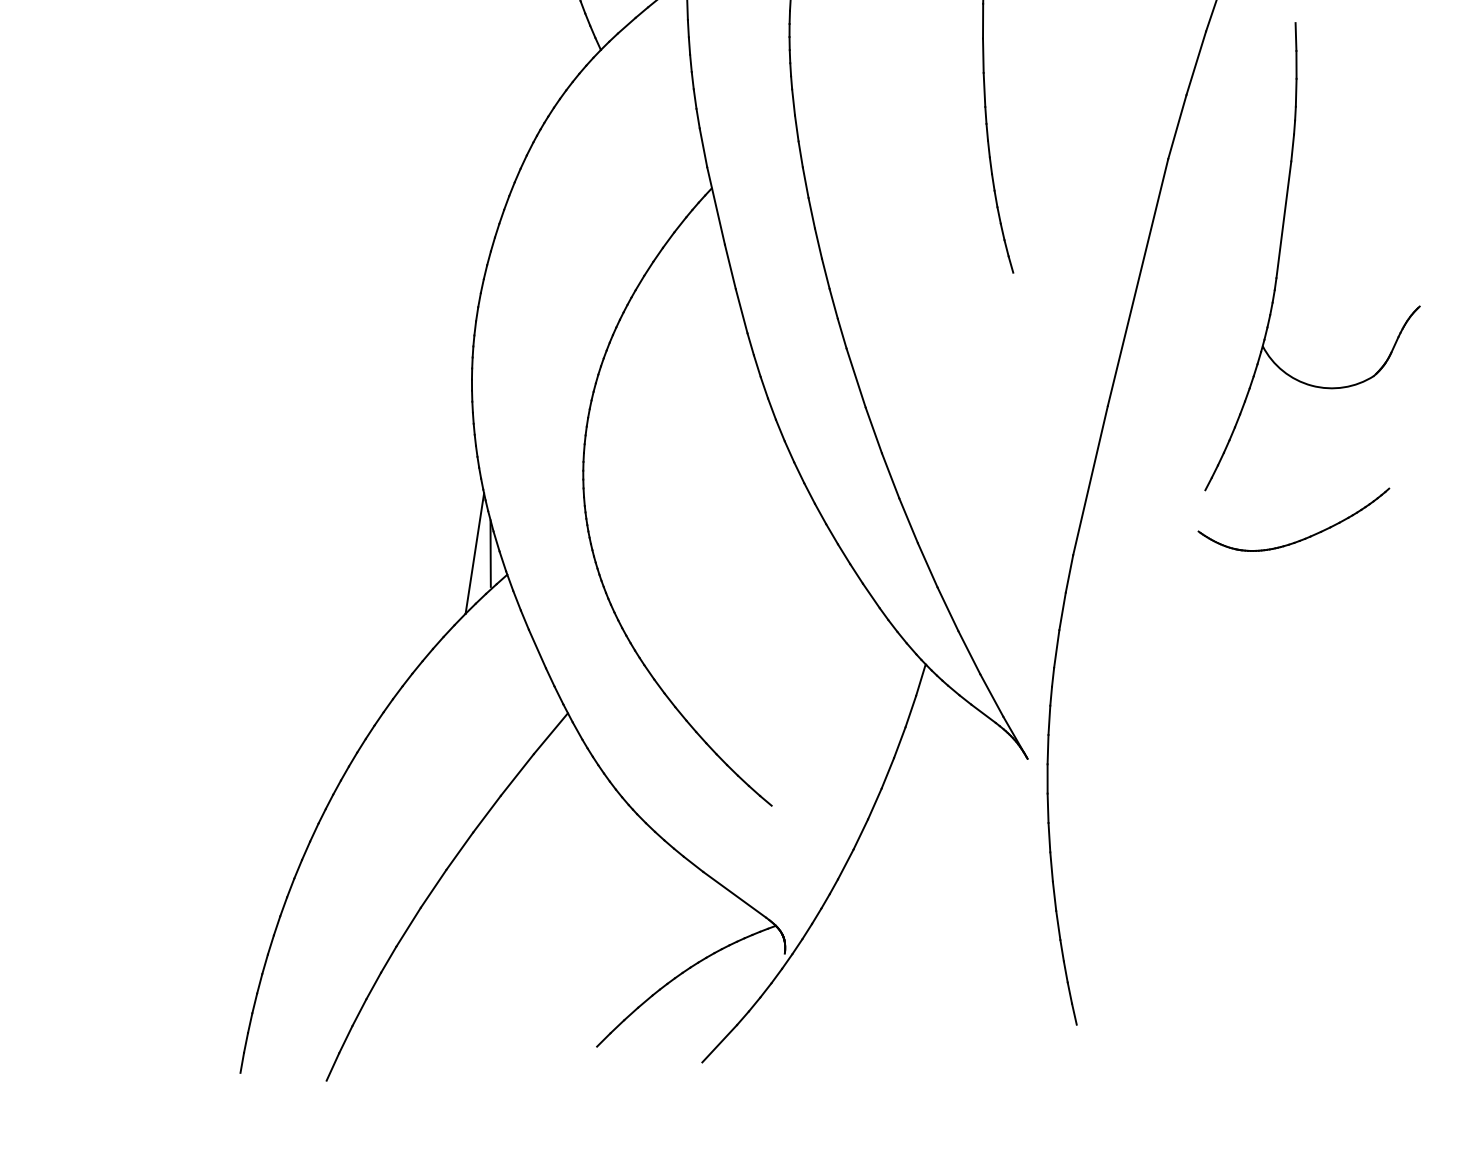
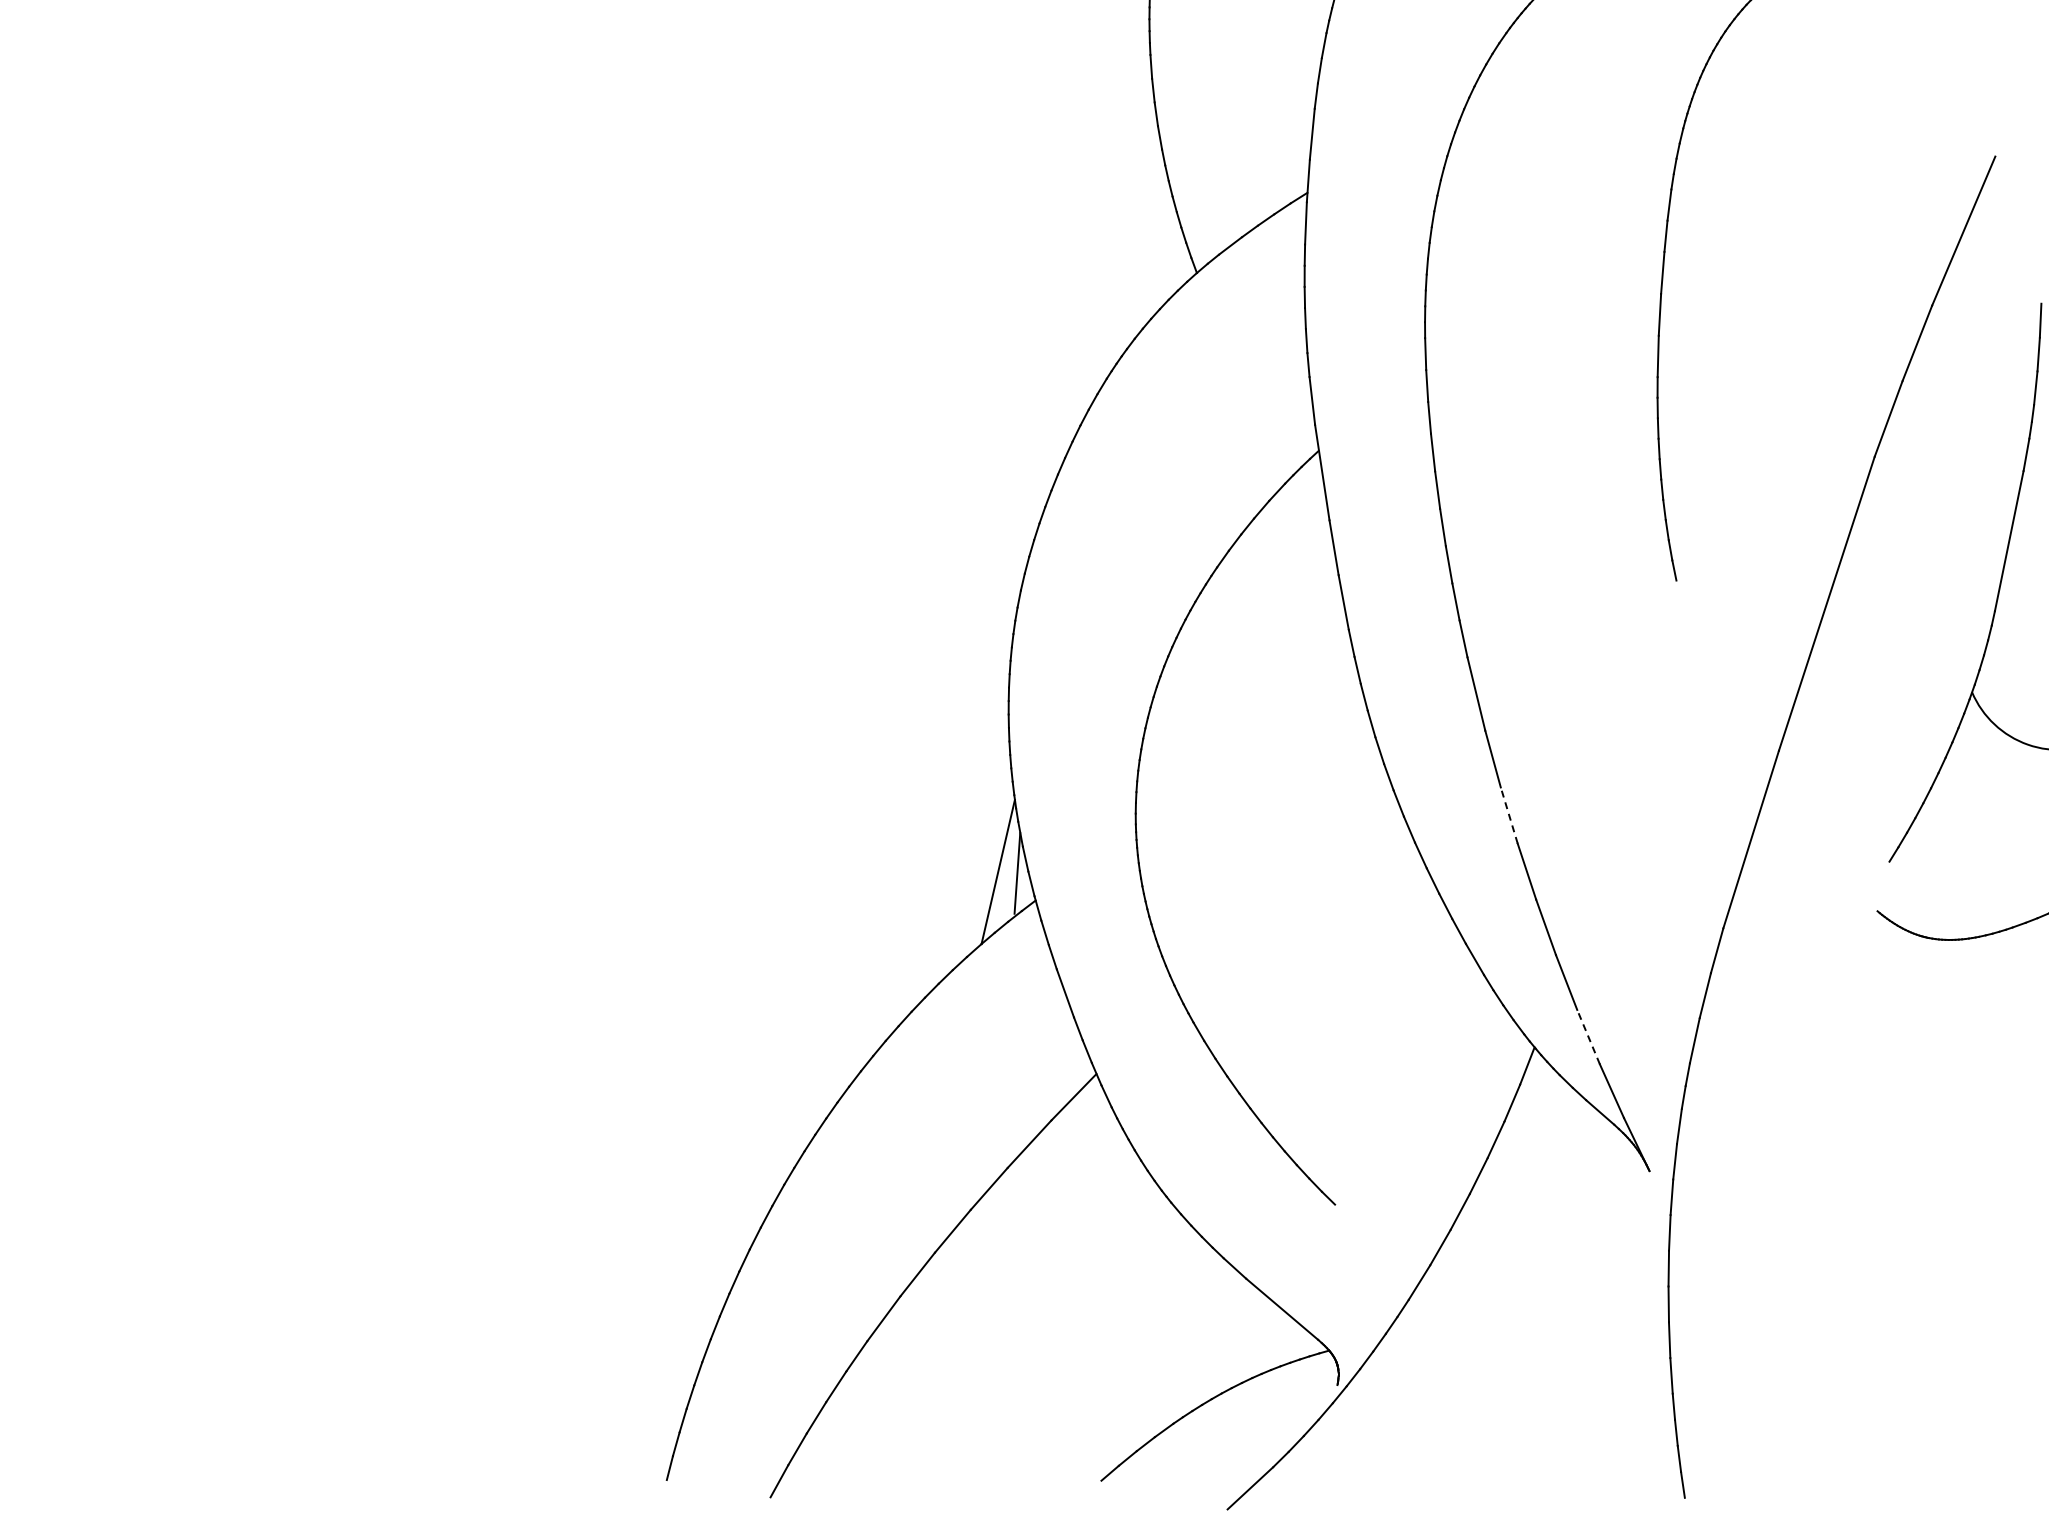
line: (890, 475) -> (1509, 815), solid -> dashed
line: (969, 652) -> (1588, 1036), solid -> dashed

